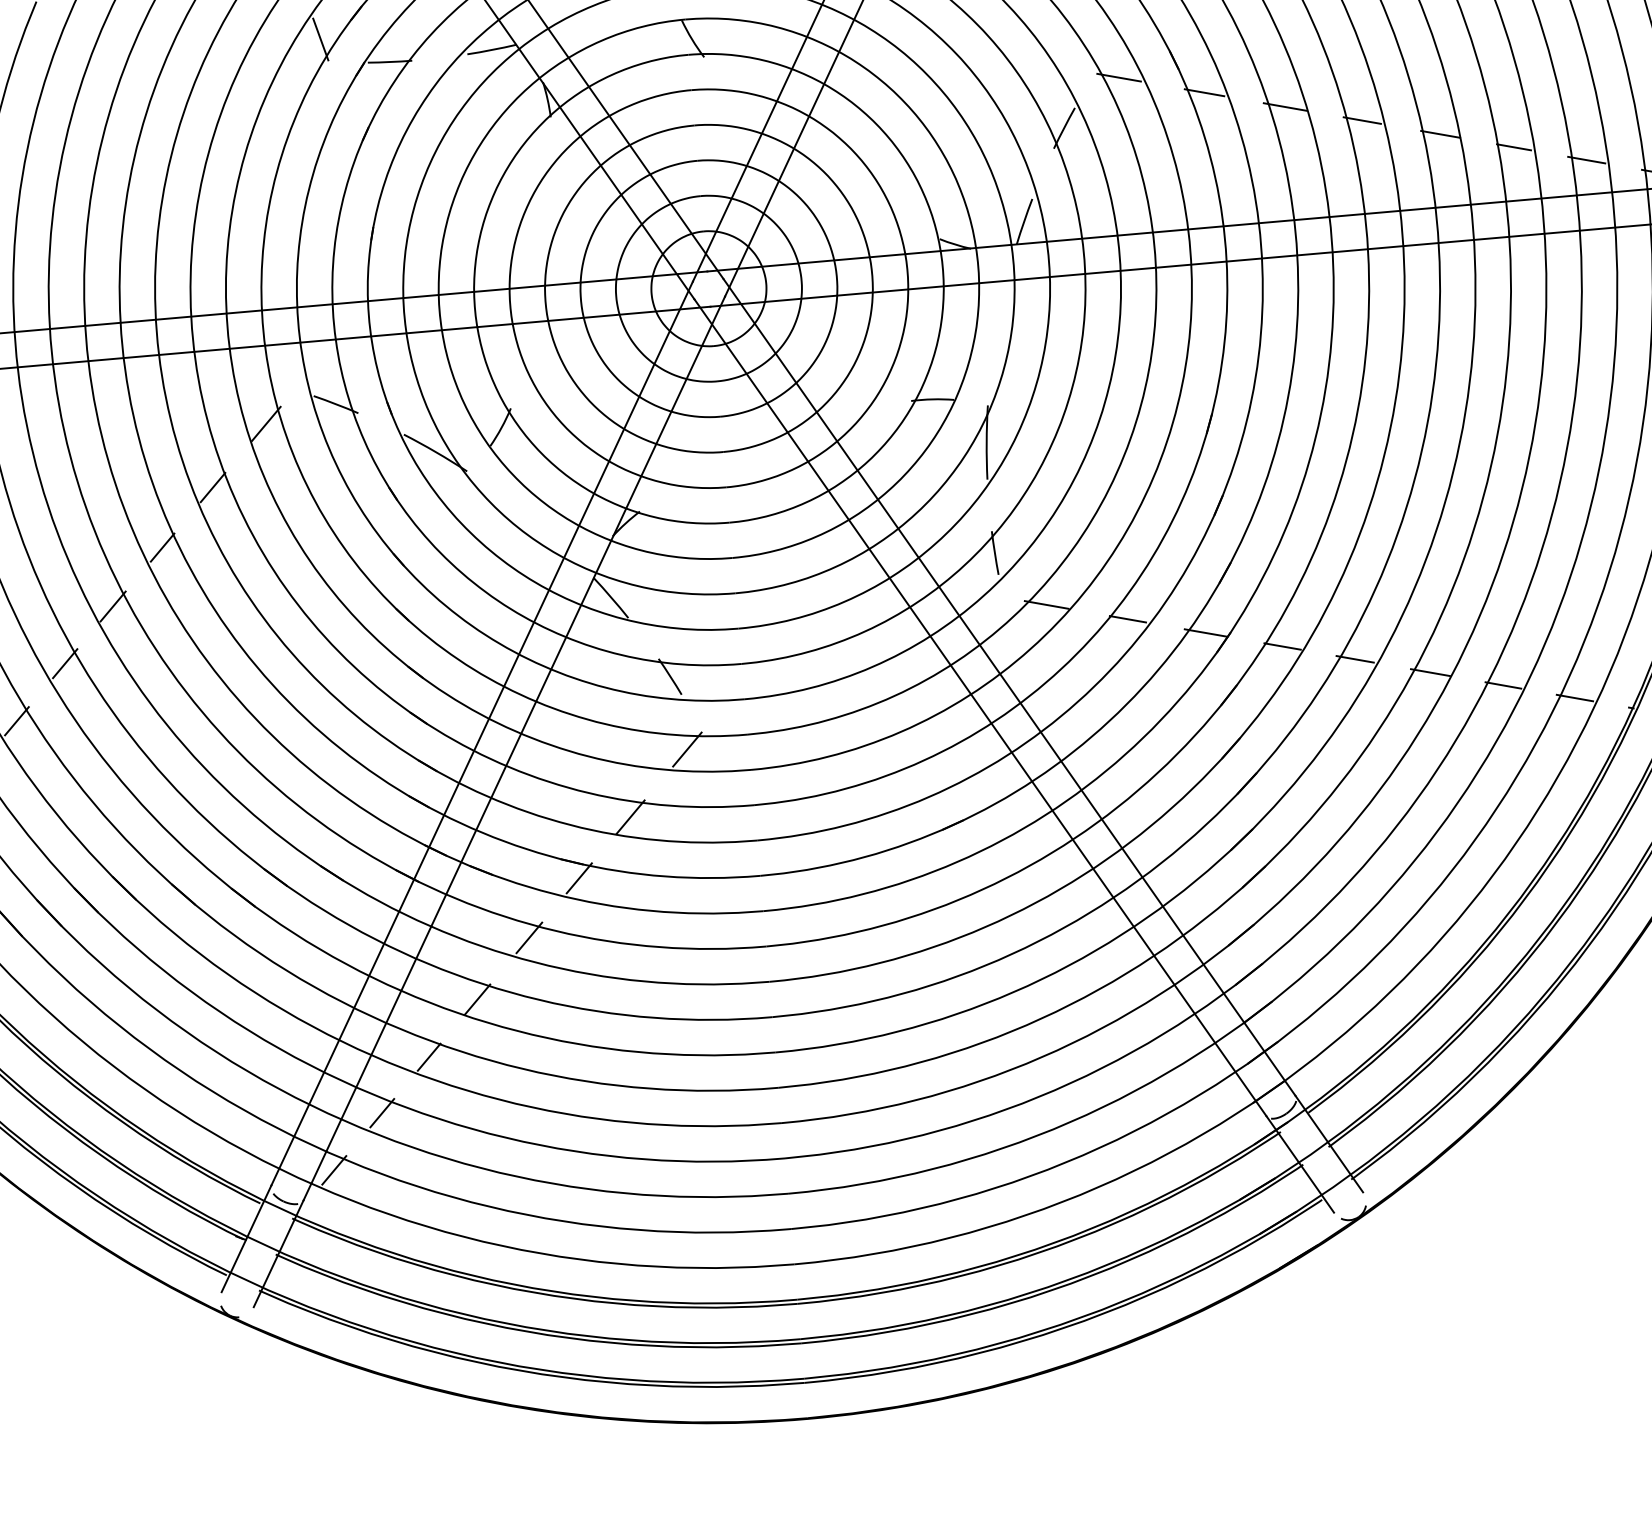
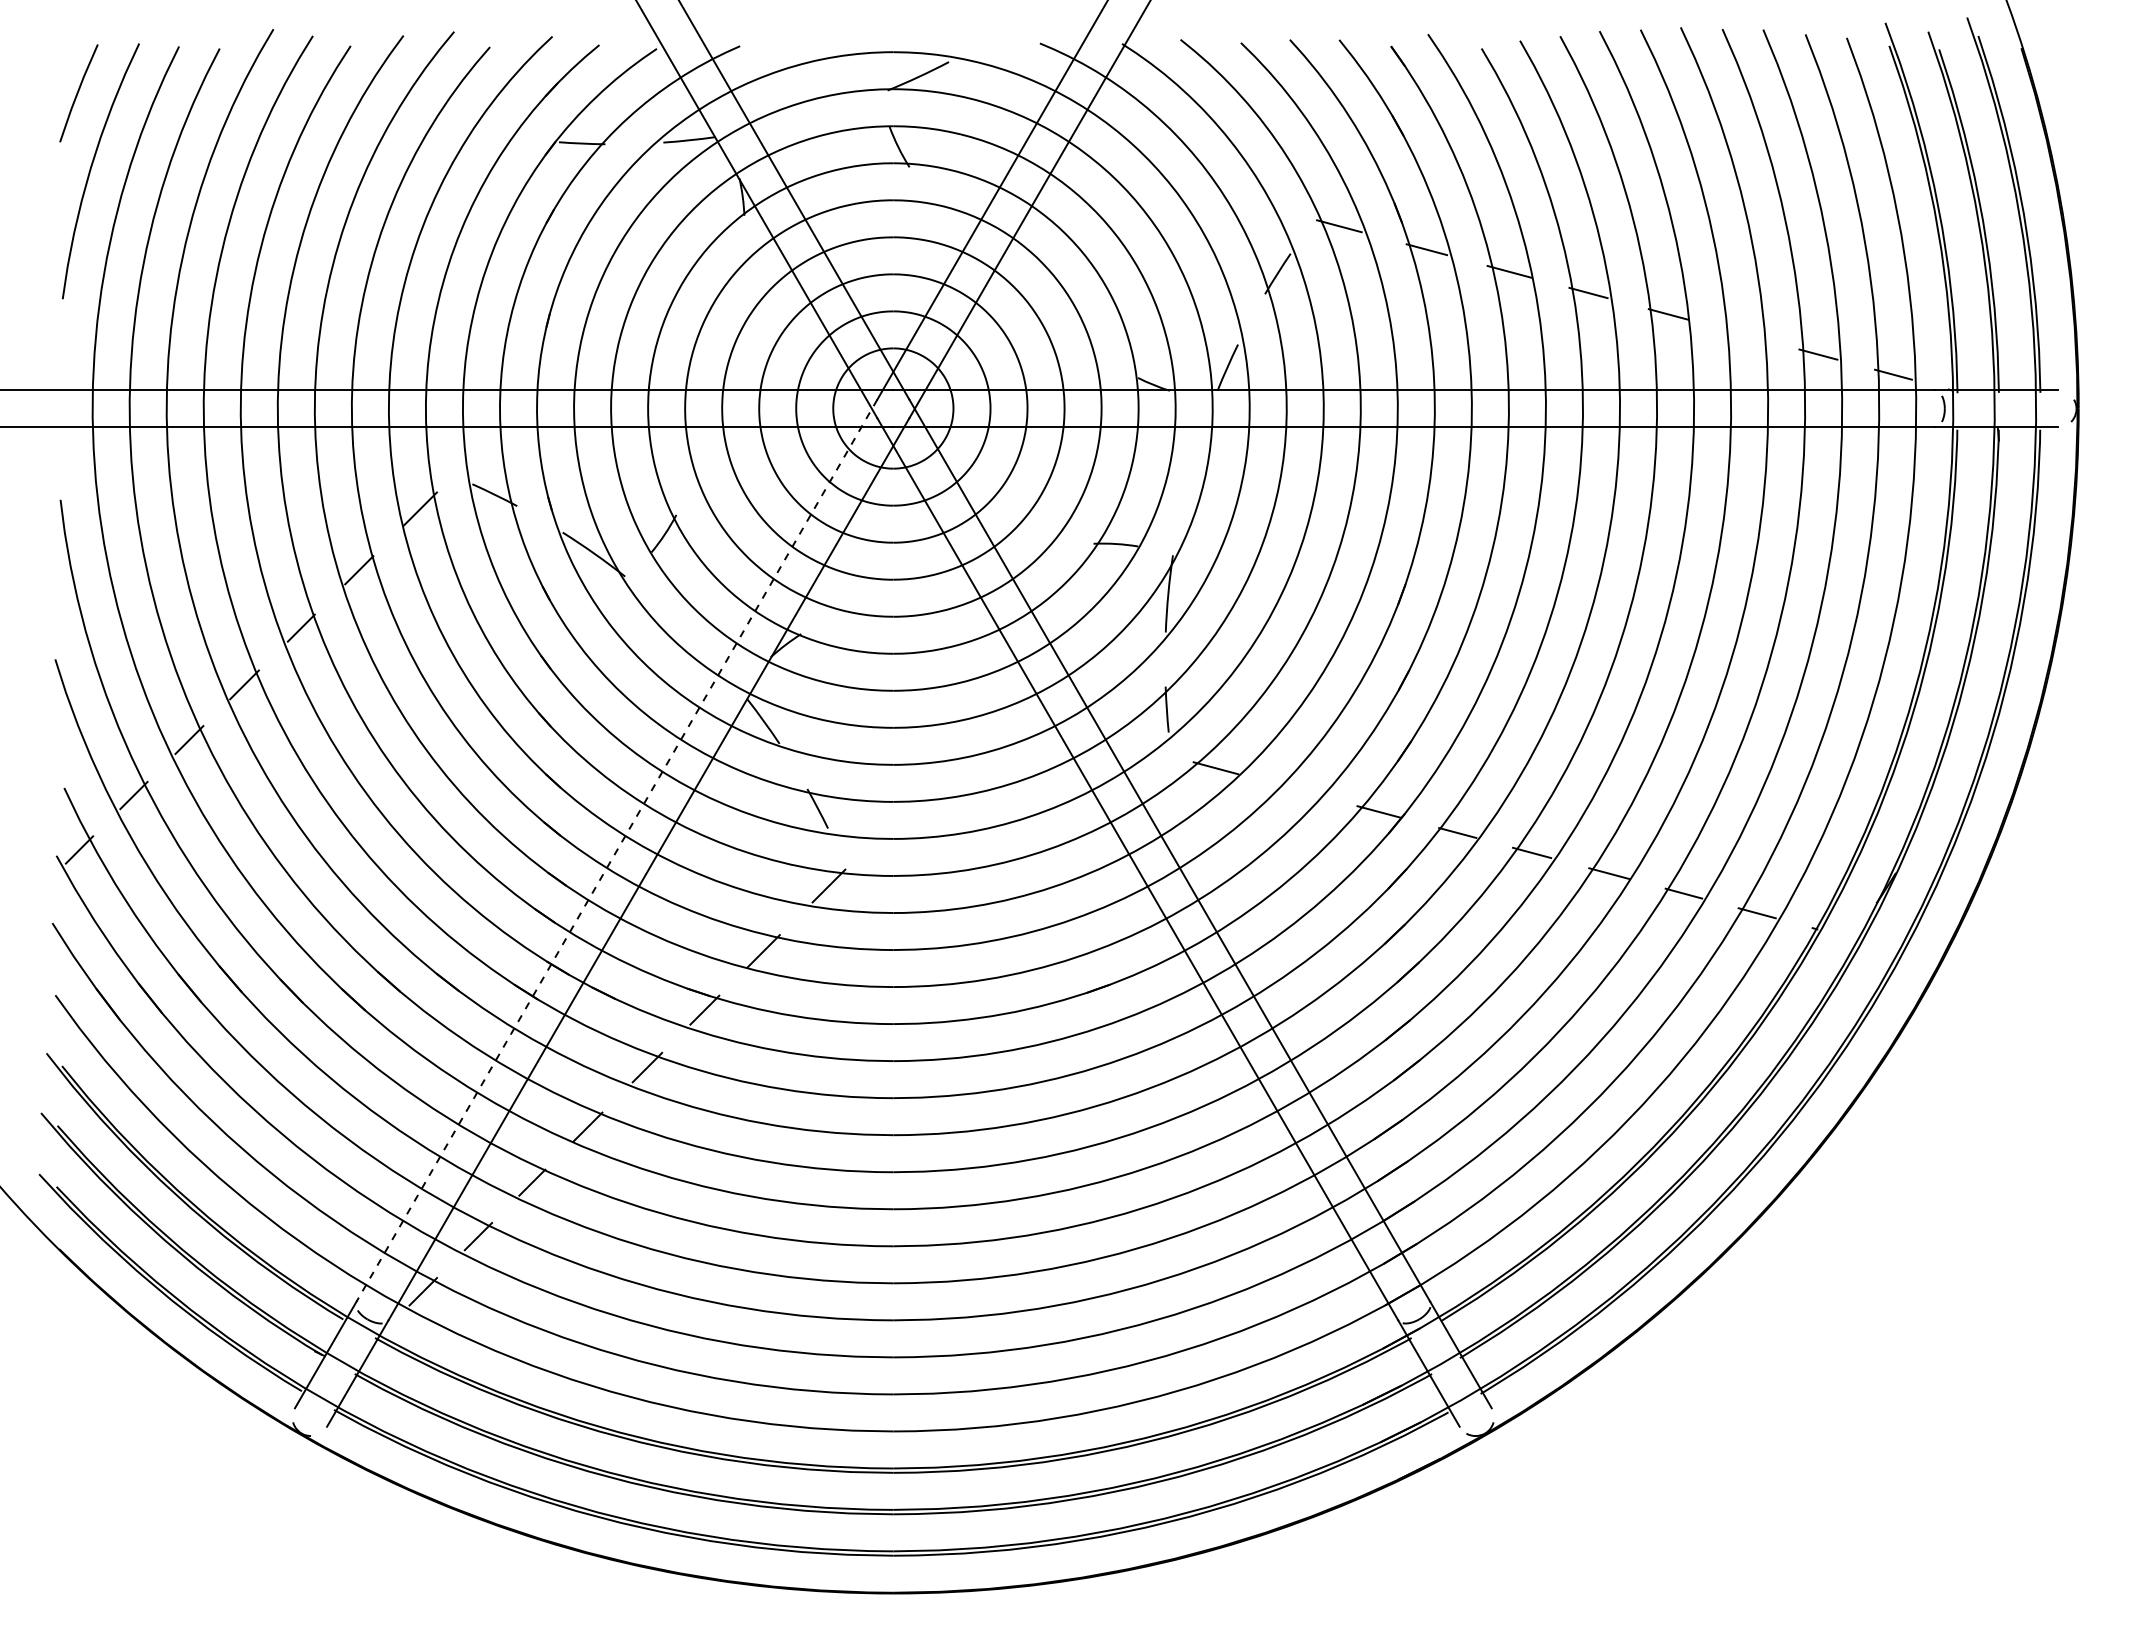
line: (321, 39) -> (512, 113), removed
line: (1513, 147) -> (1743, 334), removed
line: (1127, 619) -> (1298, 790), removed
line: (481, 733) -> (616, 850), solid -> dashed

